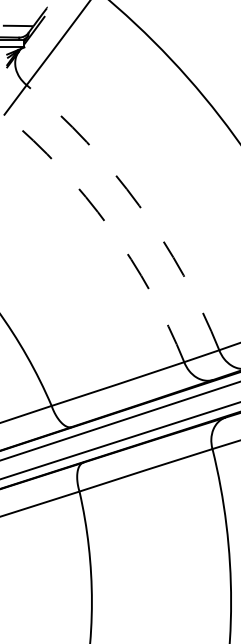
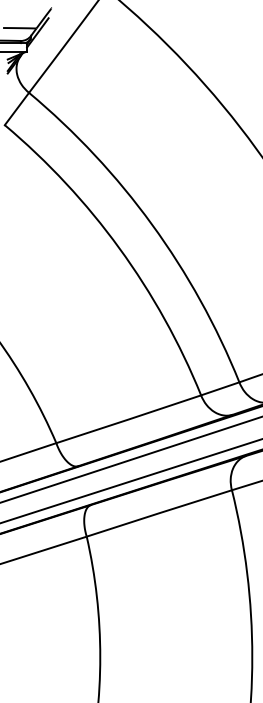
arc: (139, 205) -> (152, 224), dashed -> solid
arc: (109, 227) -> (119, 248), dashed -> solid

